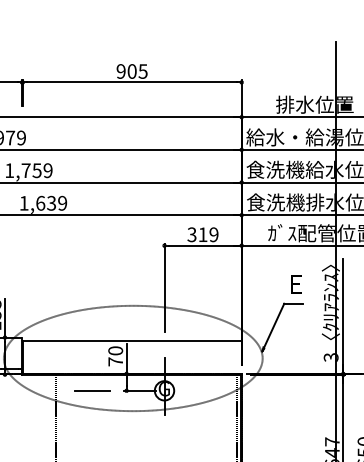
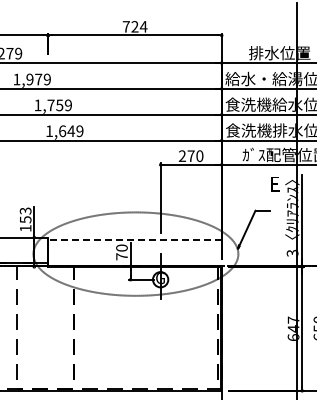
text: (131, 71) -> (134, 26), 905 -> 724
text: (51, 203) -> (71, 131), 1,639 -> 1,649
text: (202, 235) -> (190, 156), 319 -> 270
text: (296, 284) -> (275, 184), moved
line: (132, 341) -> (135, 240), solid -> dashed
line: (92, 390) -> (103, 279), removed

